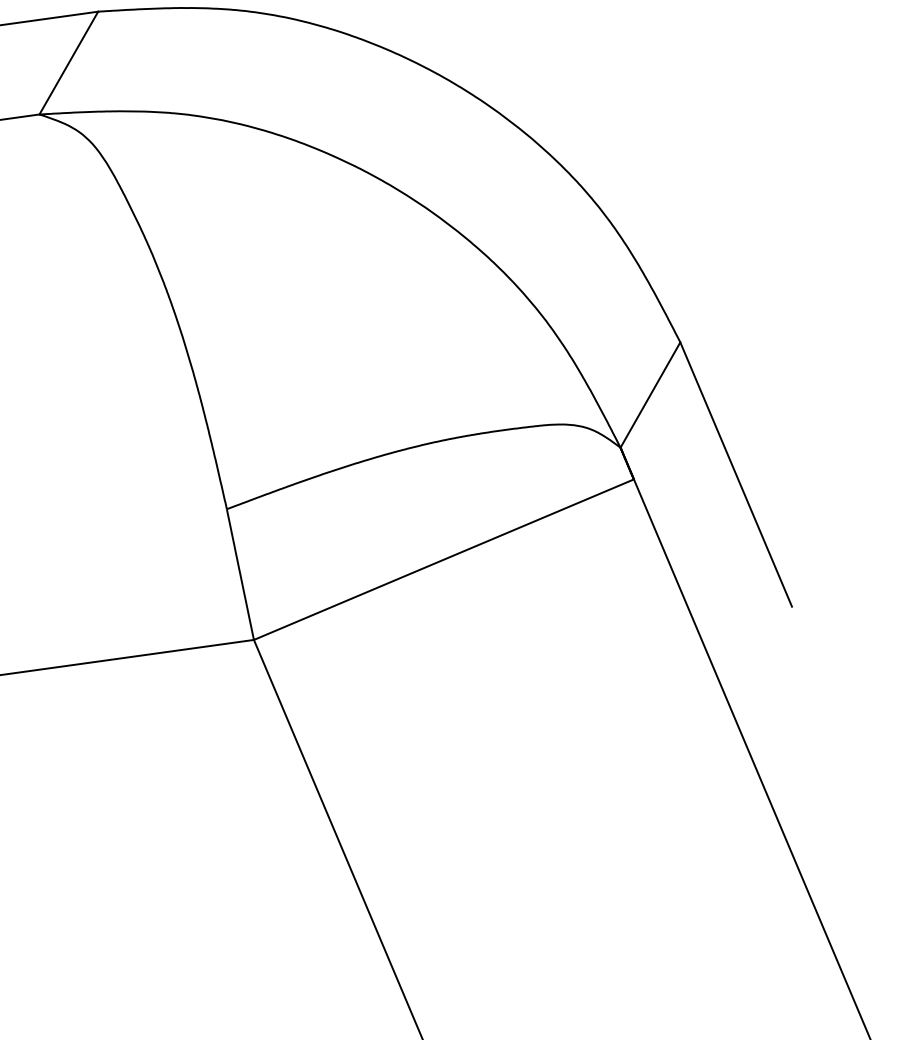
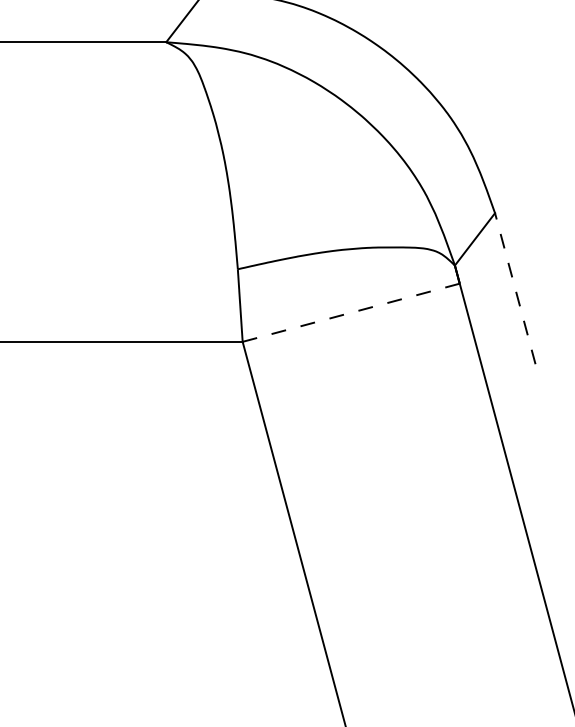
line: (736, 474) -> (515, 288), solid -> dashed
line: (442, 559) -> (350, 312), solid -> dashed

